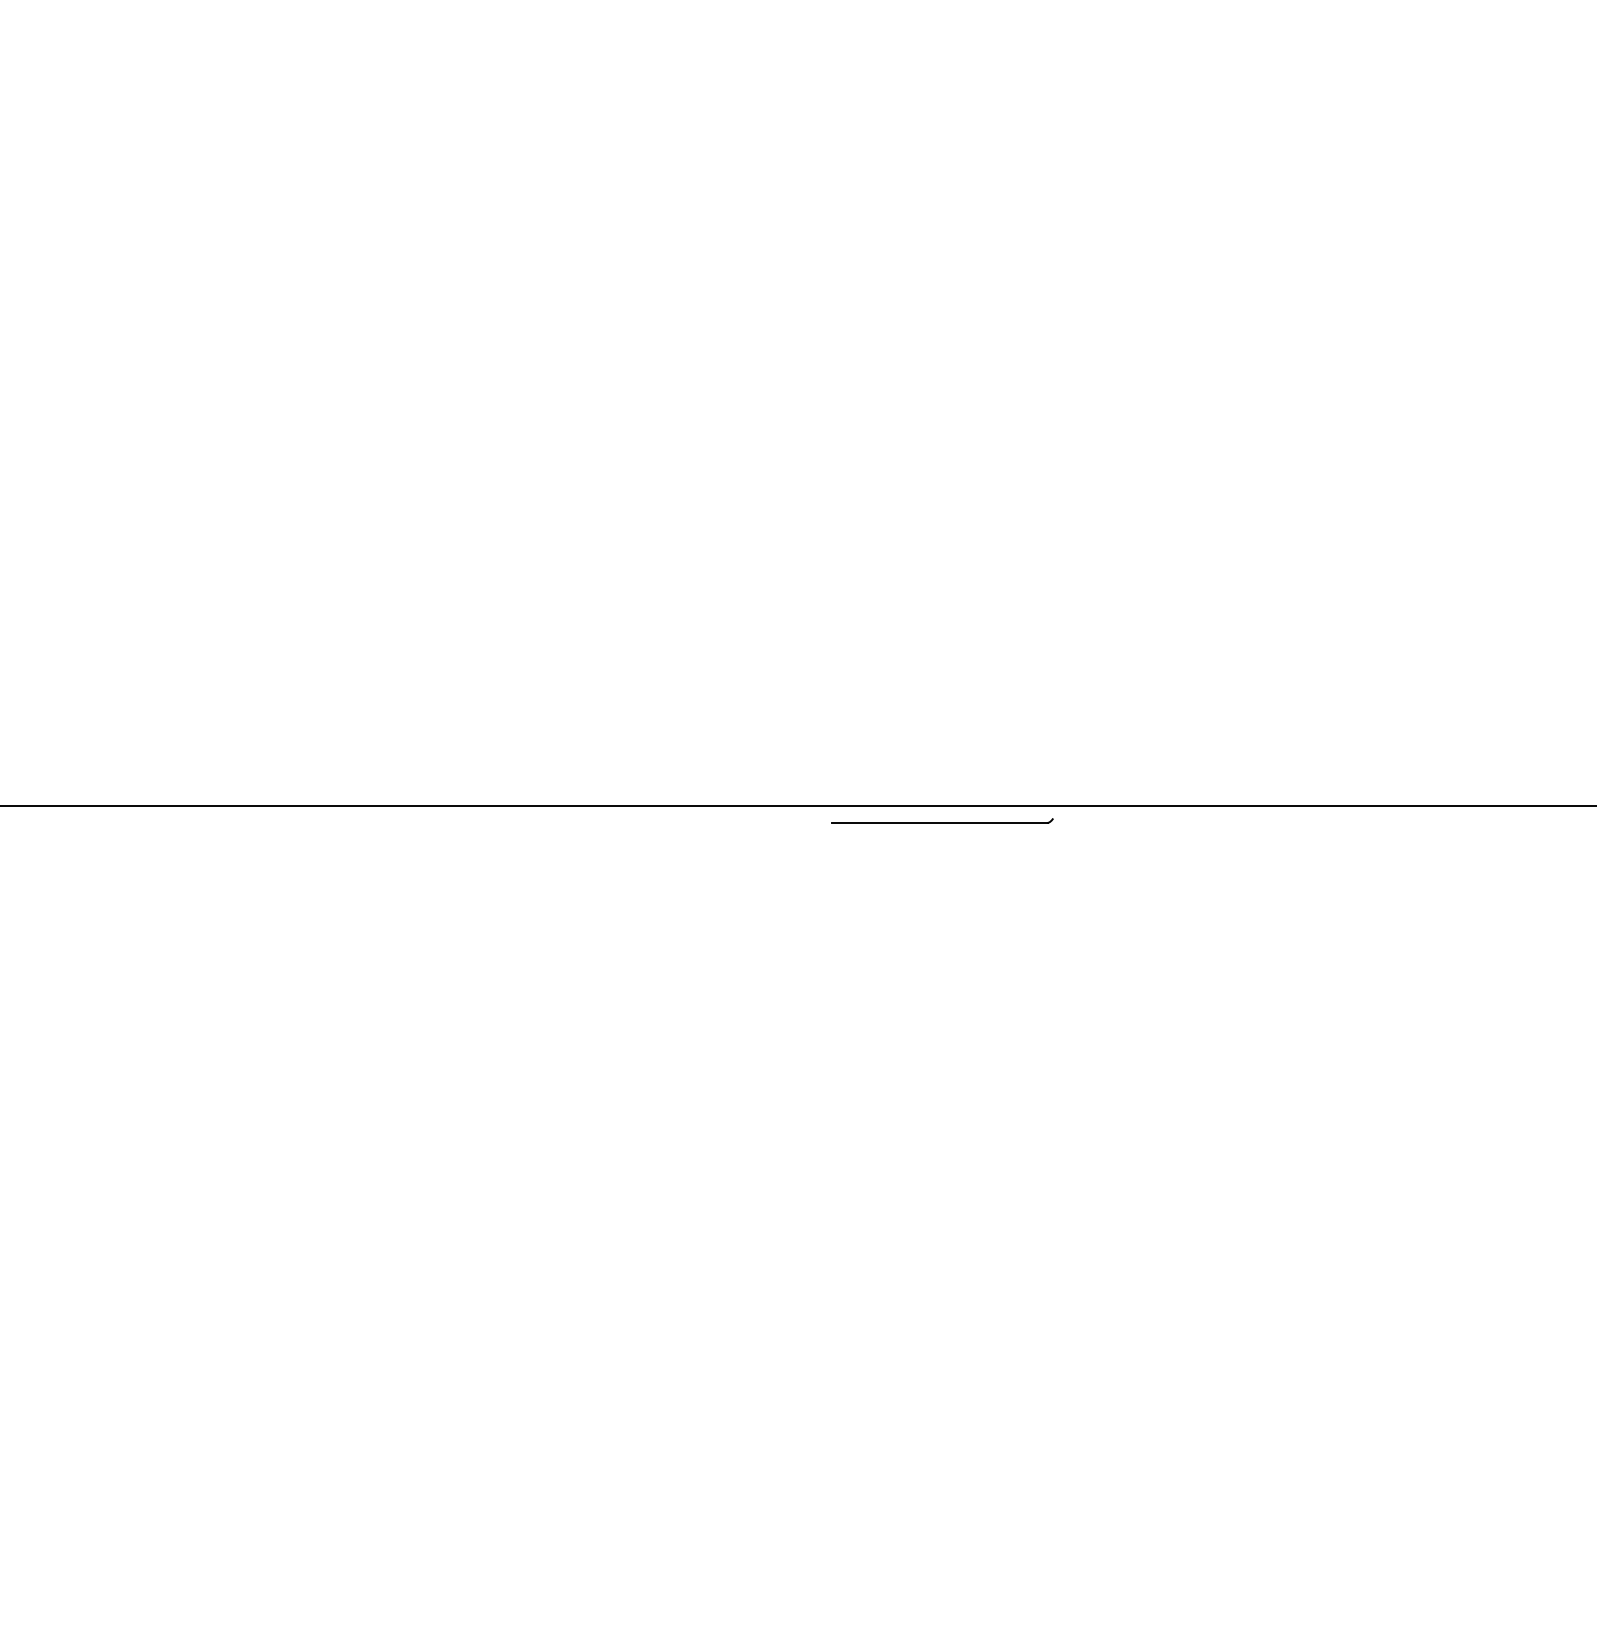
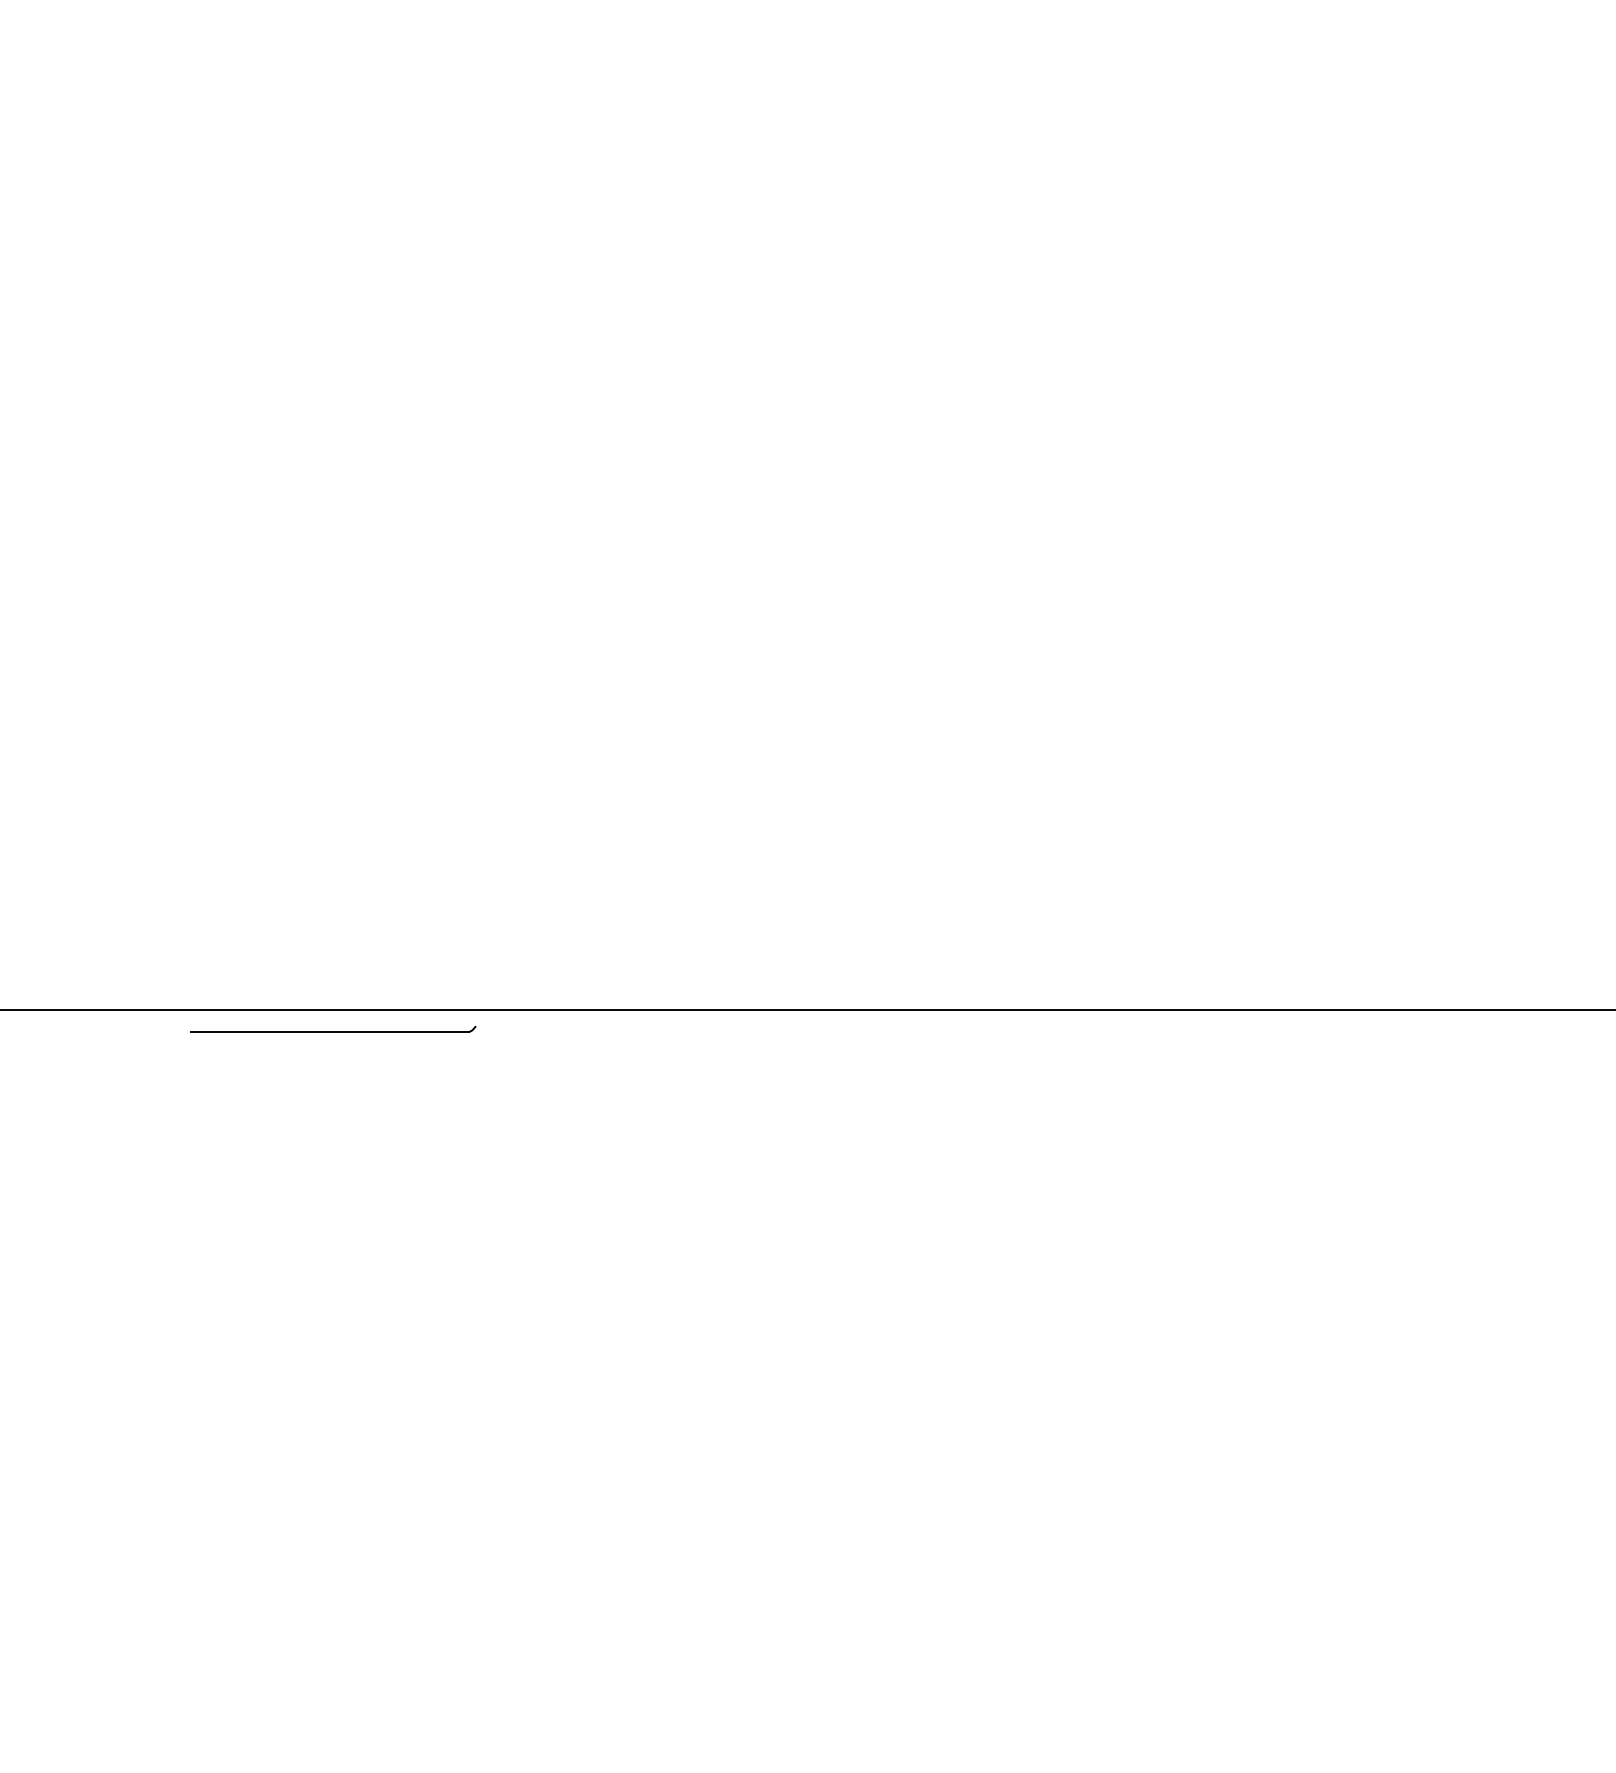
part: (942, 820) -> (332, 1028), moved

